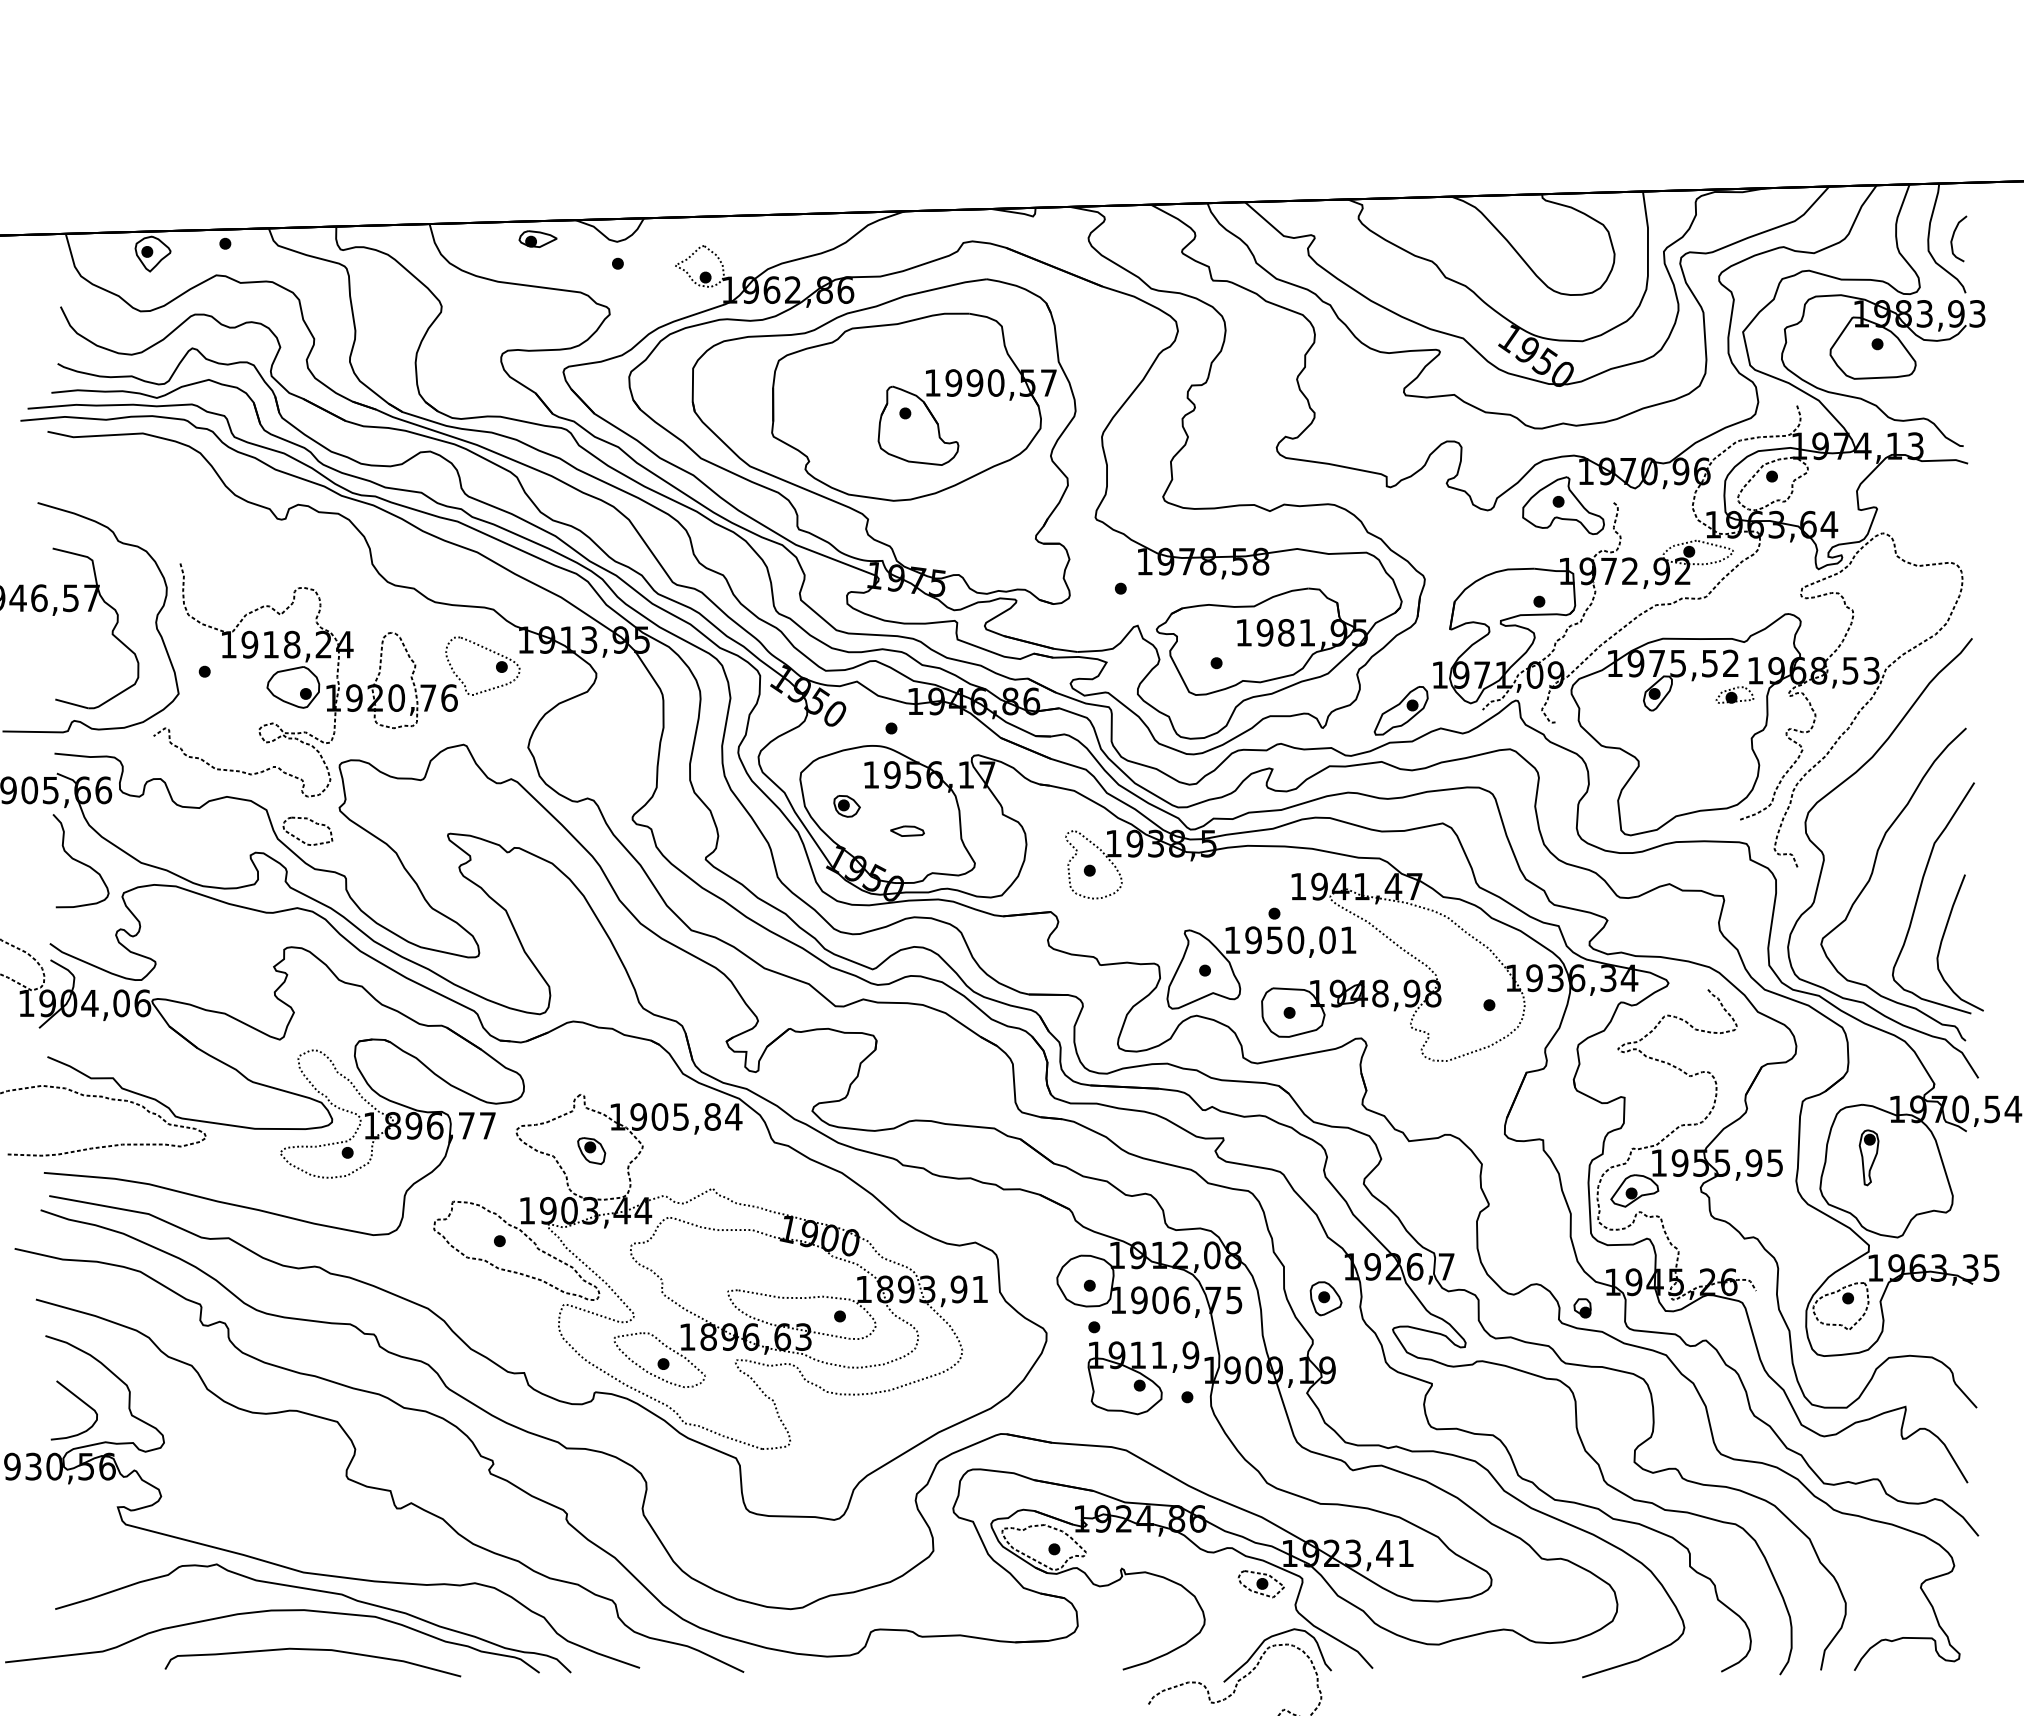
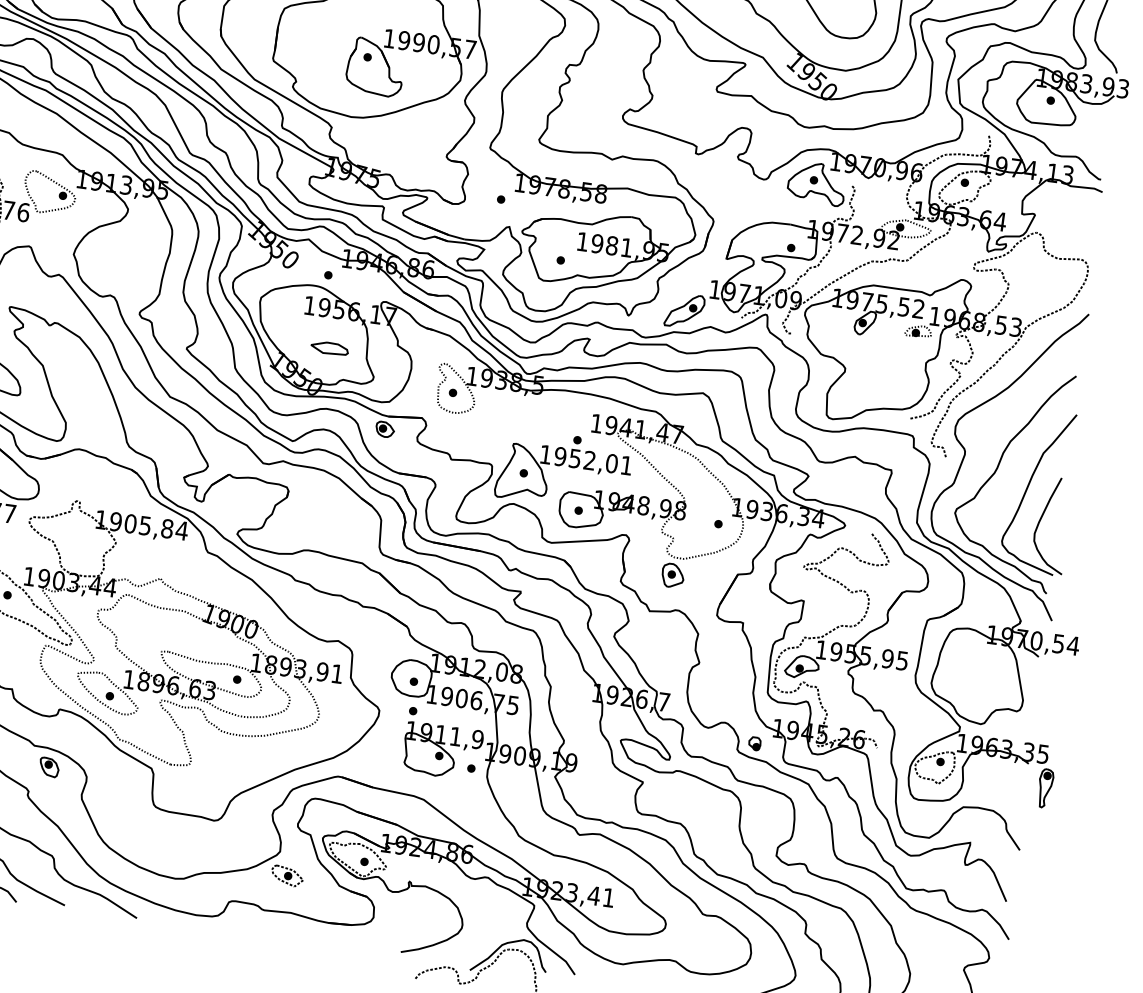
curve: (1954, 235) -> (1114, 32), removed
part: (846, 806) -> (384, 429), moved
part: (907, 830) -> (329, 347), size x1.6
text: (1295, 940) -> (589, 460), 1950,01 -> 1952,01
part: (591, 1150) -> (49, 766), moved
part: (1868, 1157) -> (1044, 788), moved
part: (1325, 1298) -> (672, 575), moved
part: (1260, 1584) -> (286, 876), moved

